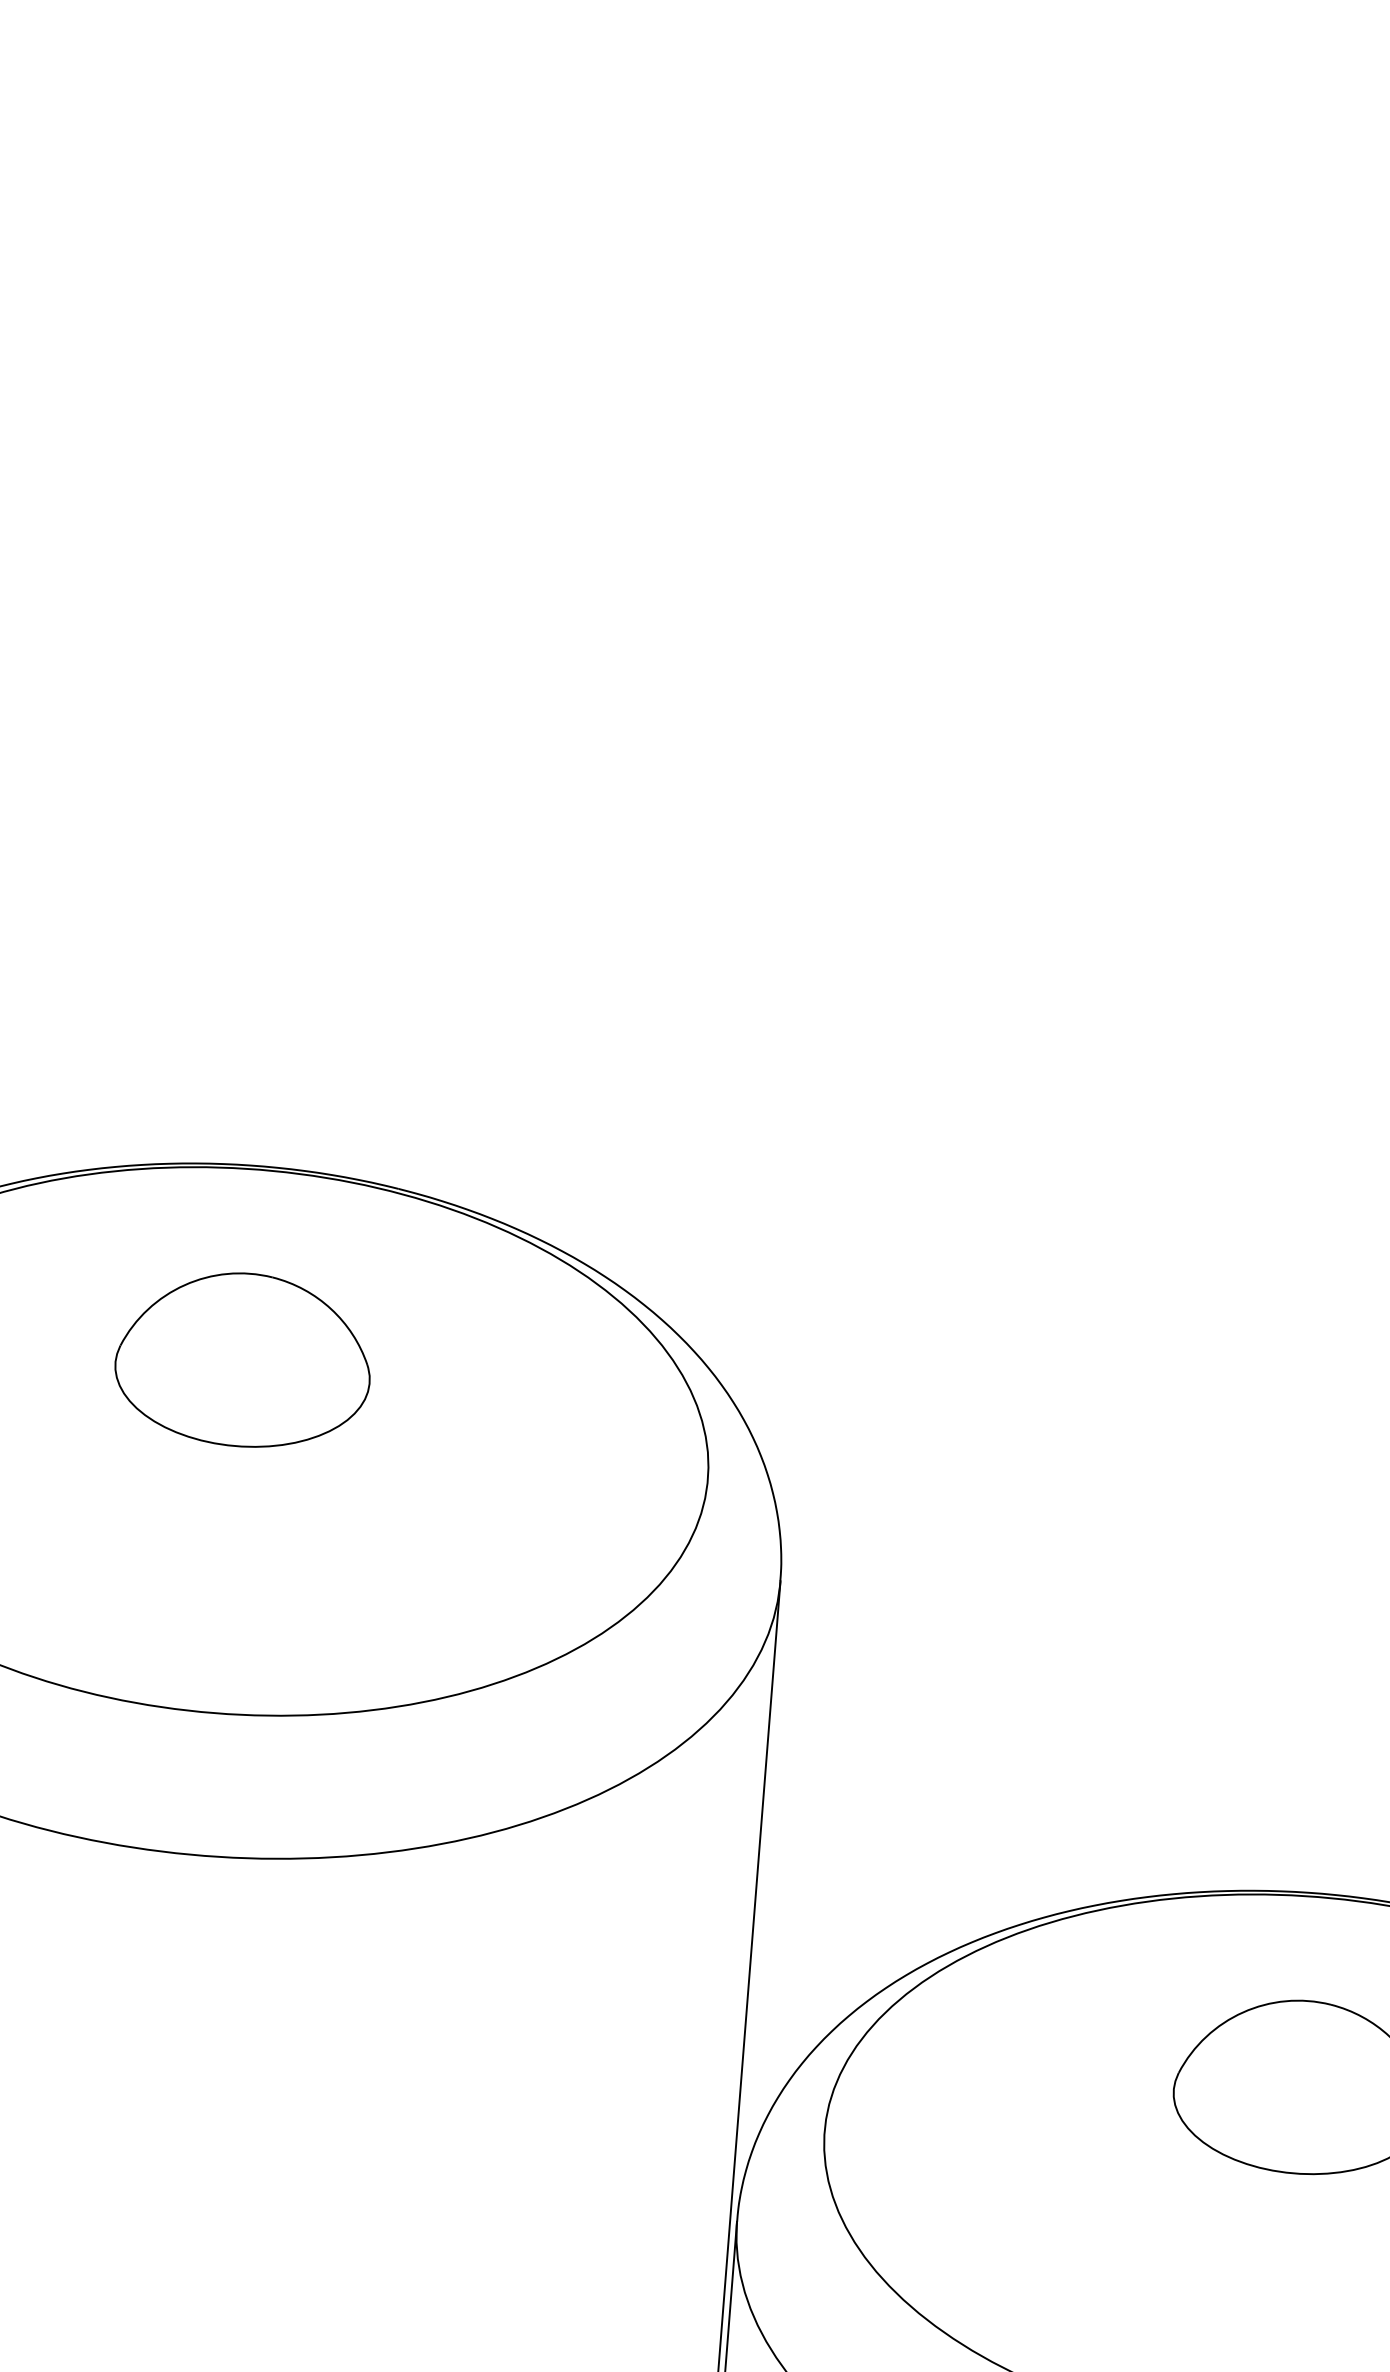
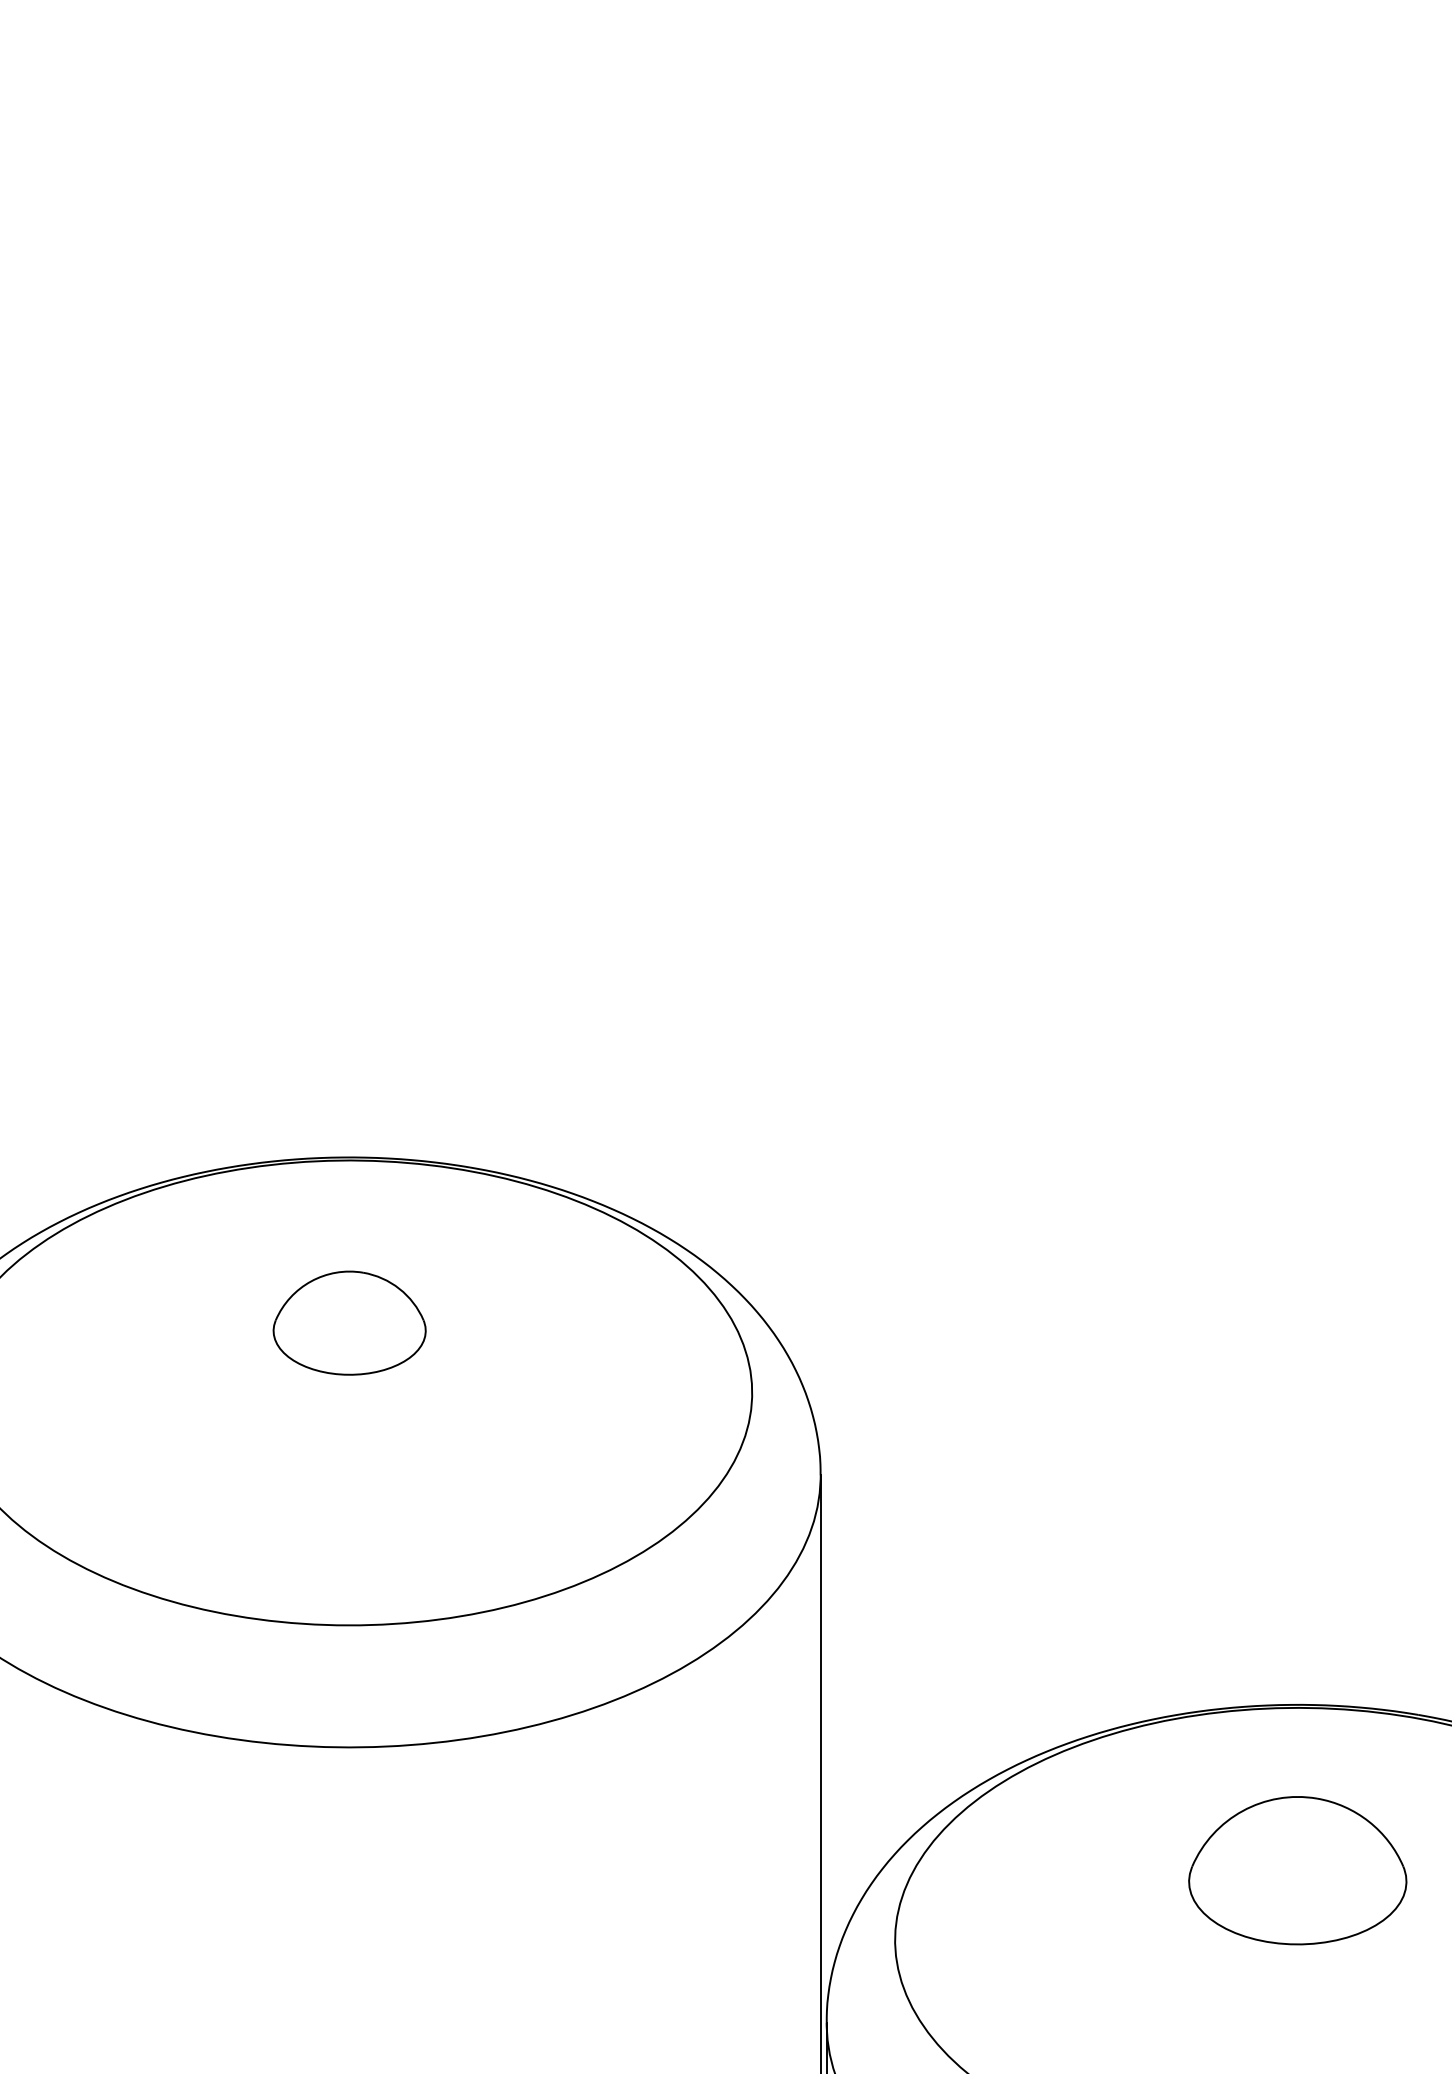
part: (243, 1359) -> (349, 1322), size x0.7

